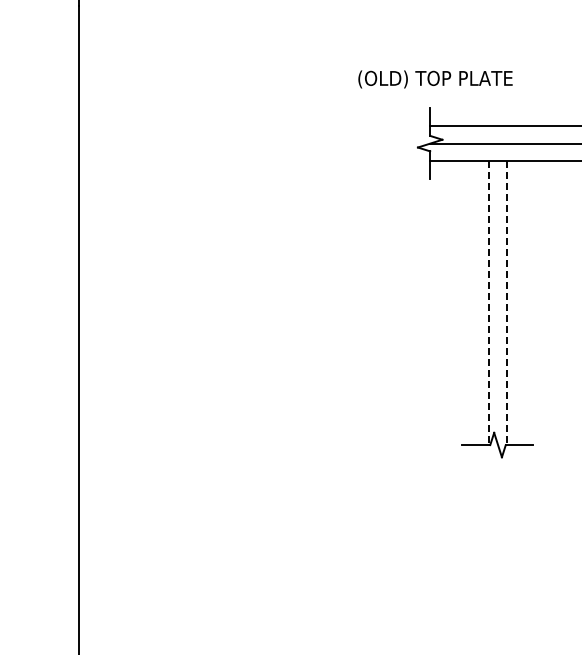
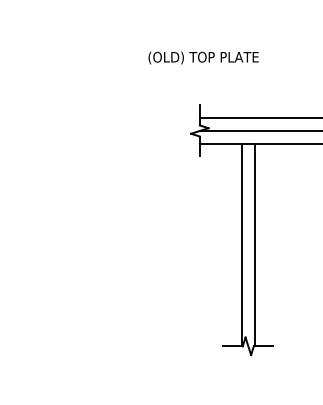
text: (435, 79) -> (203, 58), moved
line: (489, 303) -> (242, 245), dashed -> solid
line: (506, 303) -> (254, 245), dashed -> solid

